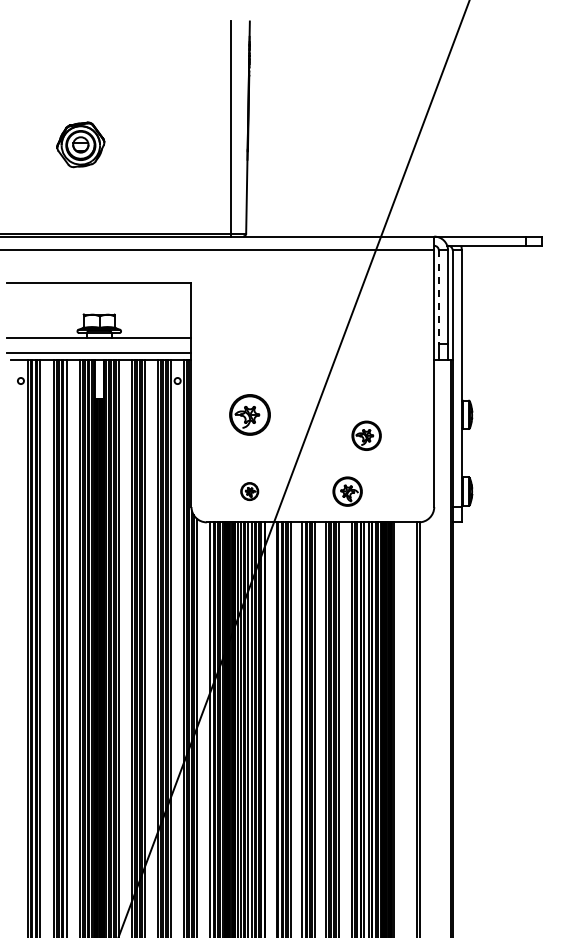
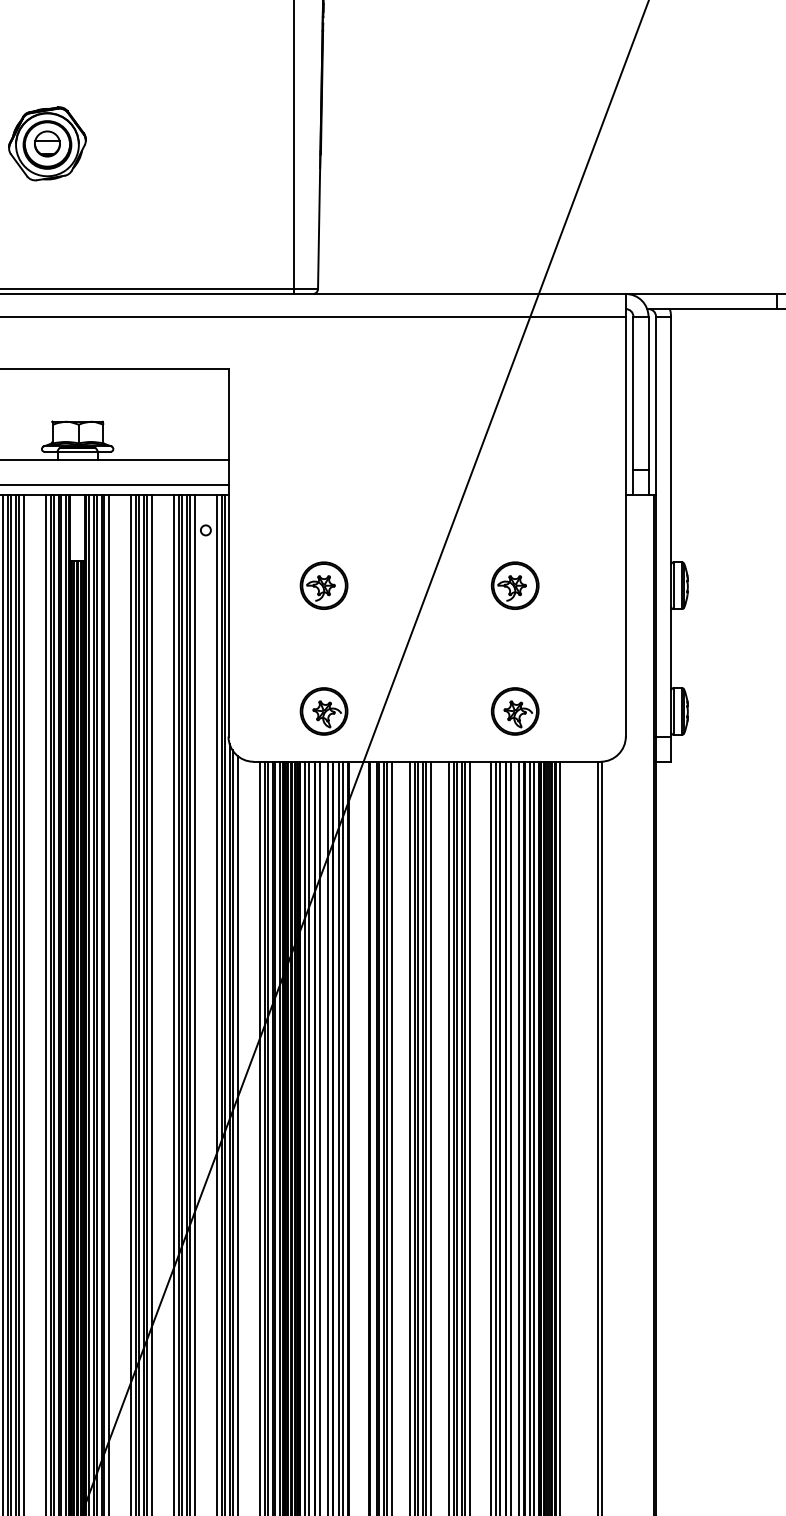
line: (438, 297) -> (632, 393), dashed -> solid
part: (249, 414) -> (323, 585), size x0.71
part: (366, 435) -> (514, 585), moved
part: (249, 491) -> (323, 711), size x1.67
part: (347, 491) -> (514, 711), moved

